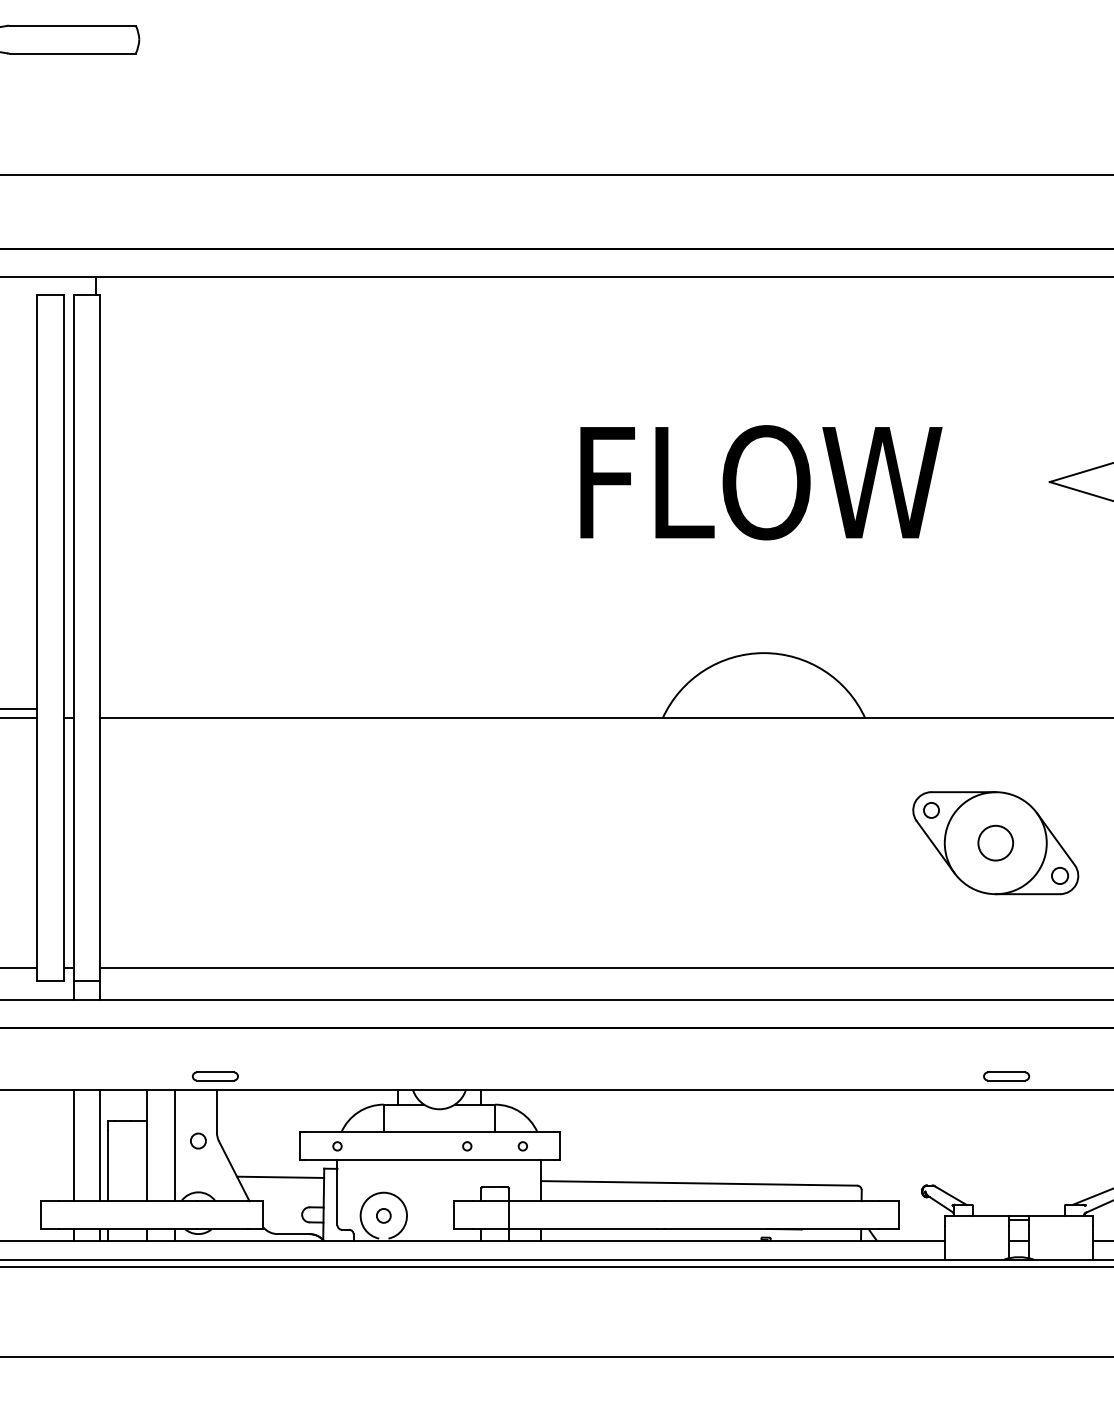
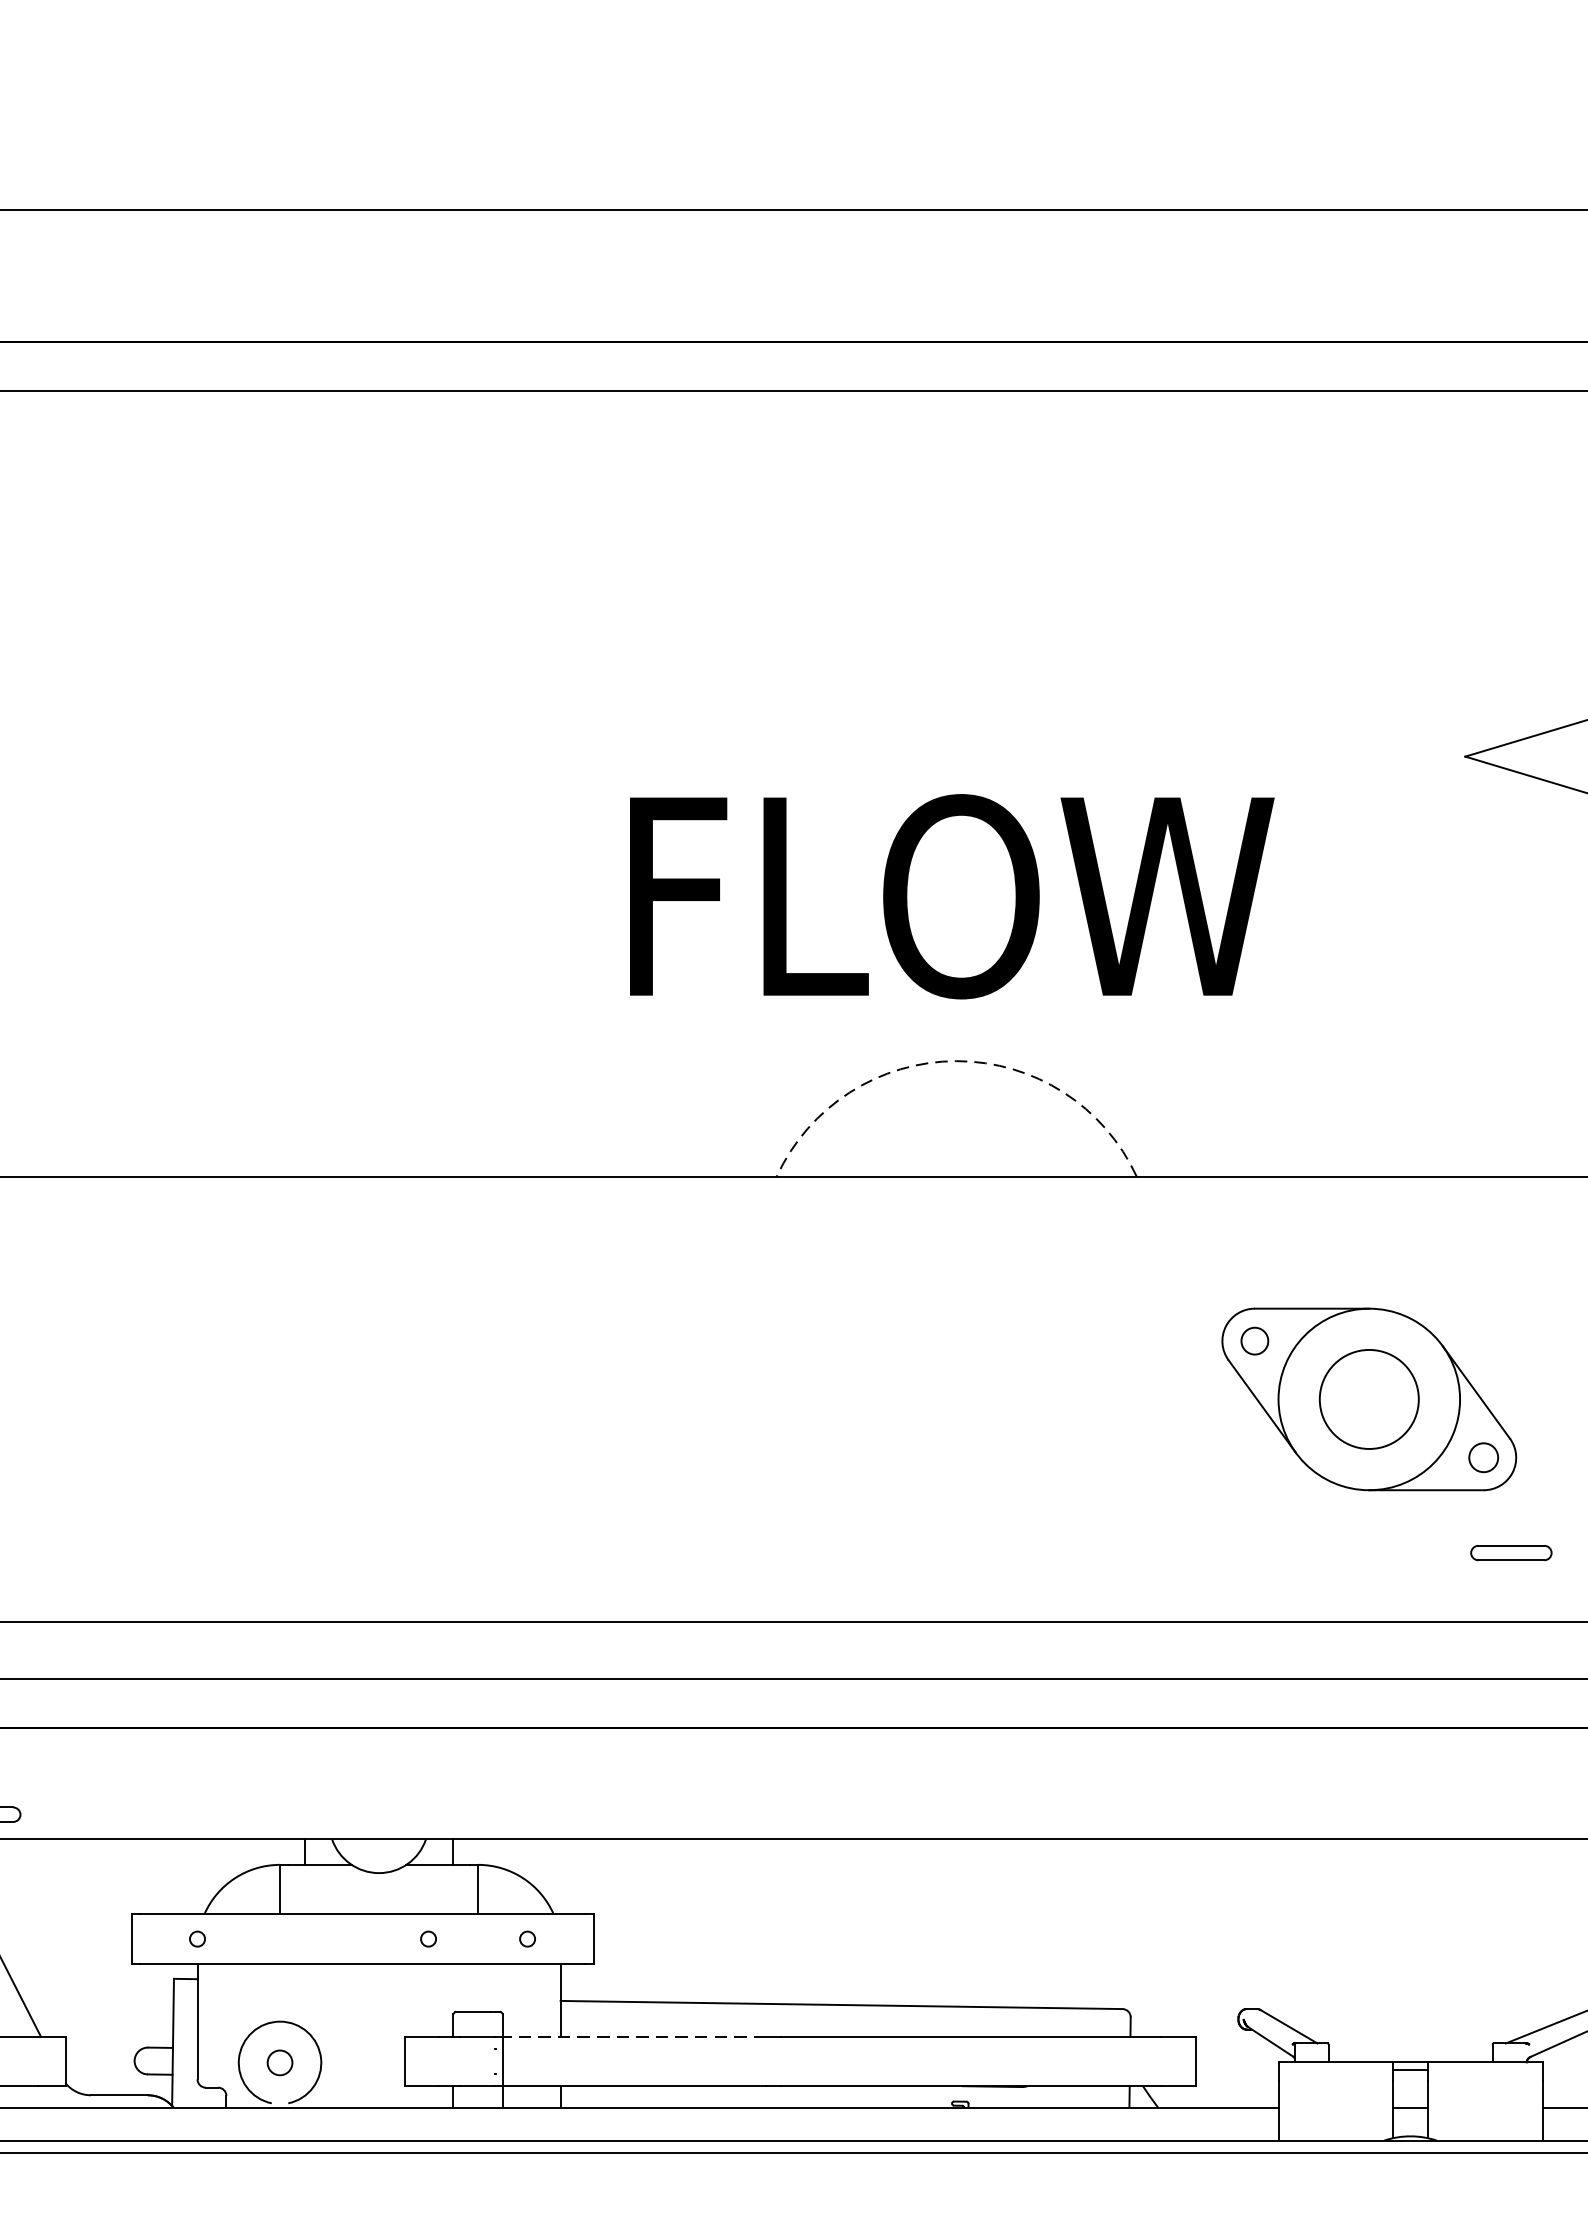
text: (761, 482) -> (952, 896), moved
arc: (763, 653) -> (955, 1061), solid -> dashed
circle: (995, 842) -> (1368, 1398), size x1.6
part: (1006, 1076) -> (1511, 1553), moved
line: (280, 1176) -> (96, 1992), removed
line: (583, 1201) -> (635, 2037), solid -> dashed

